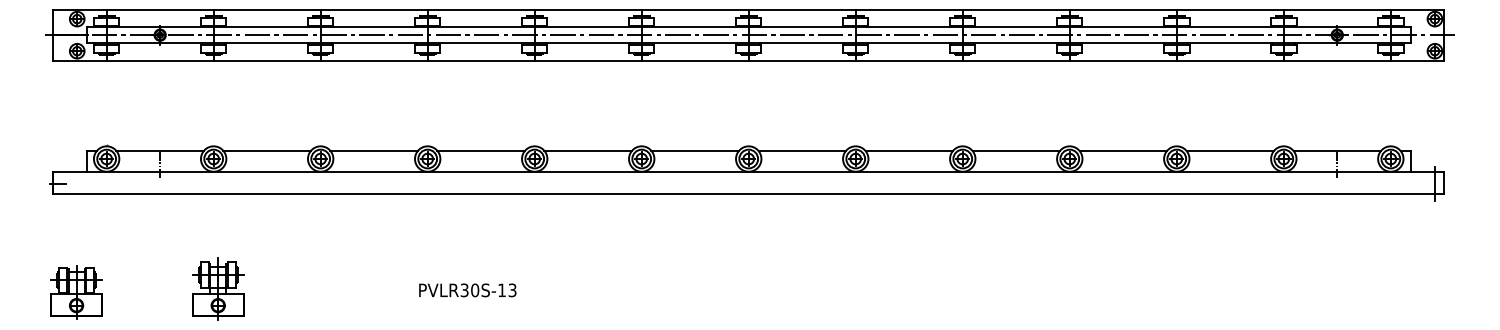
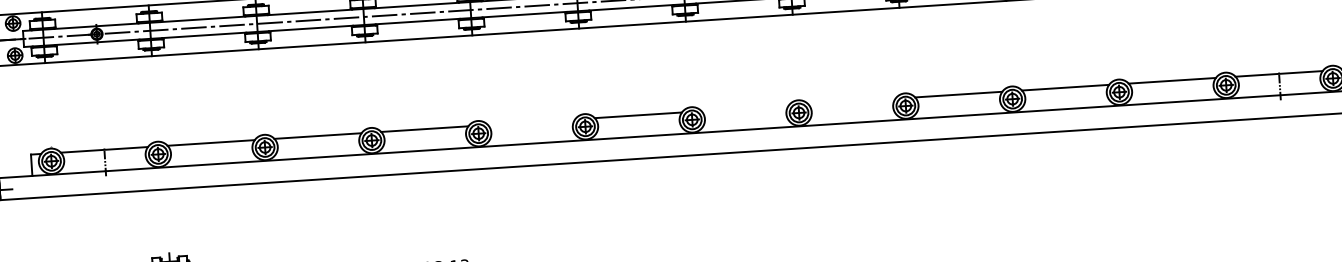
line: (587, 151) -> (530, 122), removed
line: (801, 151) -> (744, 108), removed
line: (908, 151) -> (851, 102), removed

